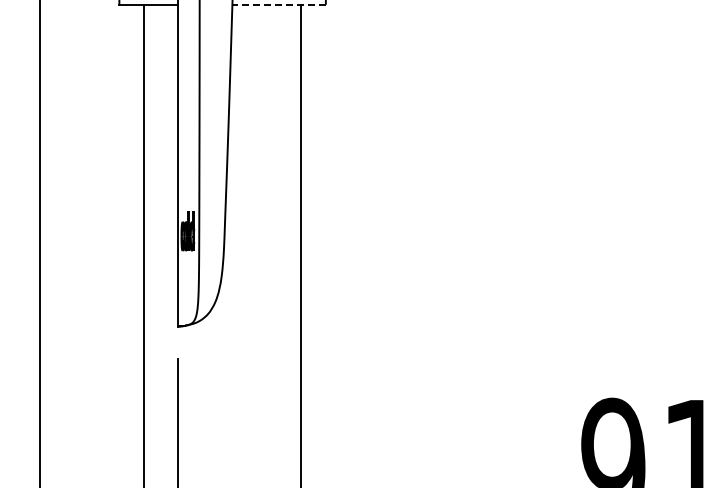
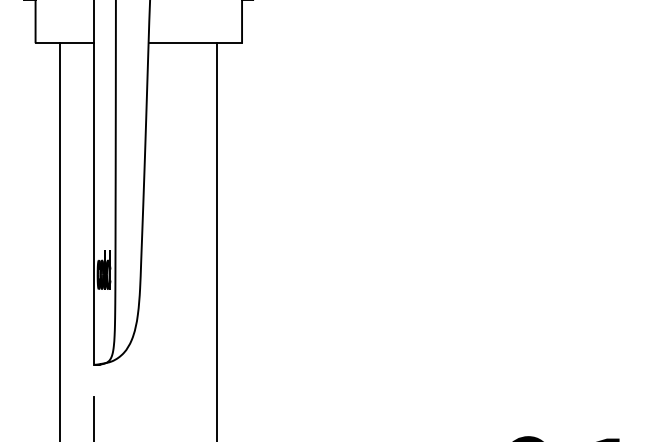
line: (279, 4) -> (195, 42), dashed -> solid

